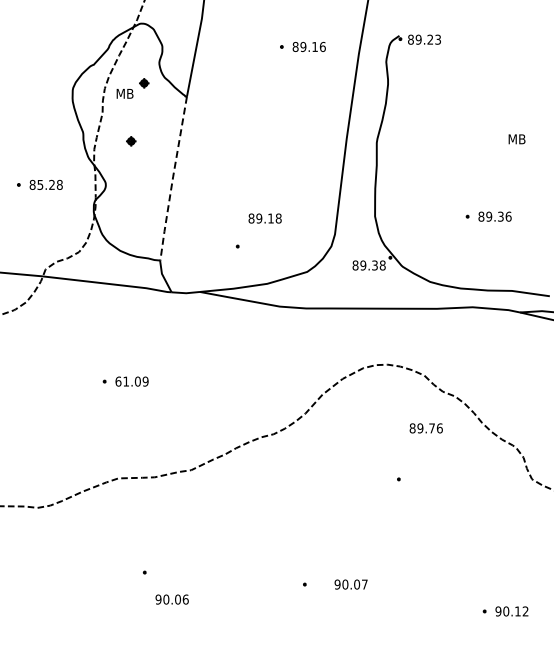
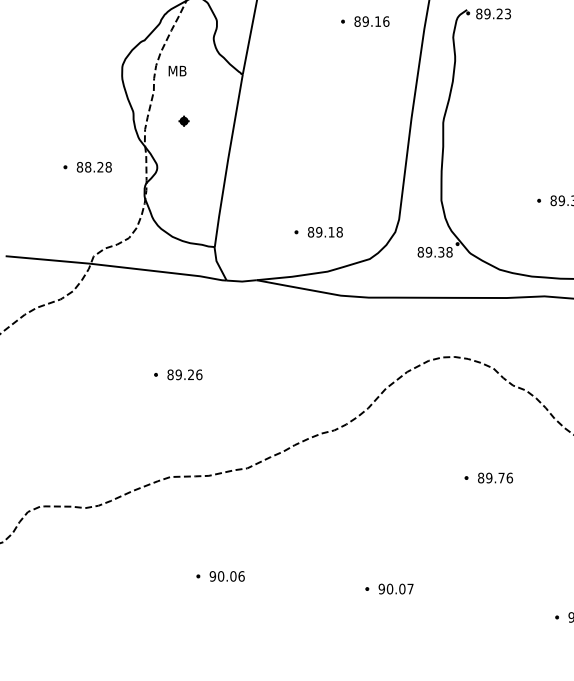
part: (144, 83) -> (198, 60), removed
line: (172, 178) -> (227, 160), dashed -> solid
text: (40, 184) -> (88, 166), 85.28 -> 88.28
text: (264, 218) -> (324, 232), moved
text: (131, 381) -> (184, 374), 61.09 -> 89.26
text: (425, 428) -> (494, 478), moved
text: (350, 584) -> (395, 588), moved
text: (171, 599) -> (226, 576), moved

